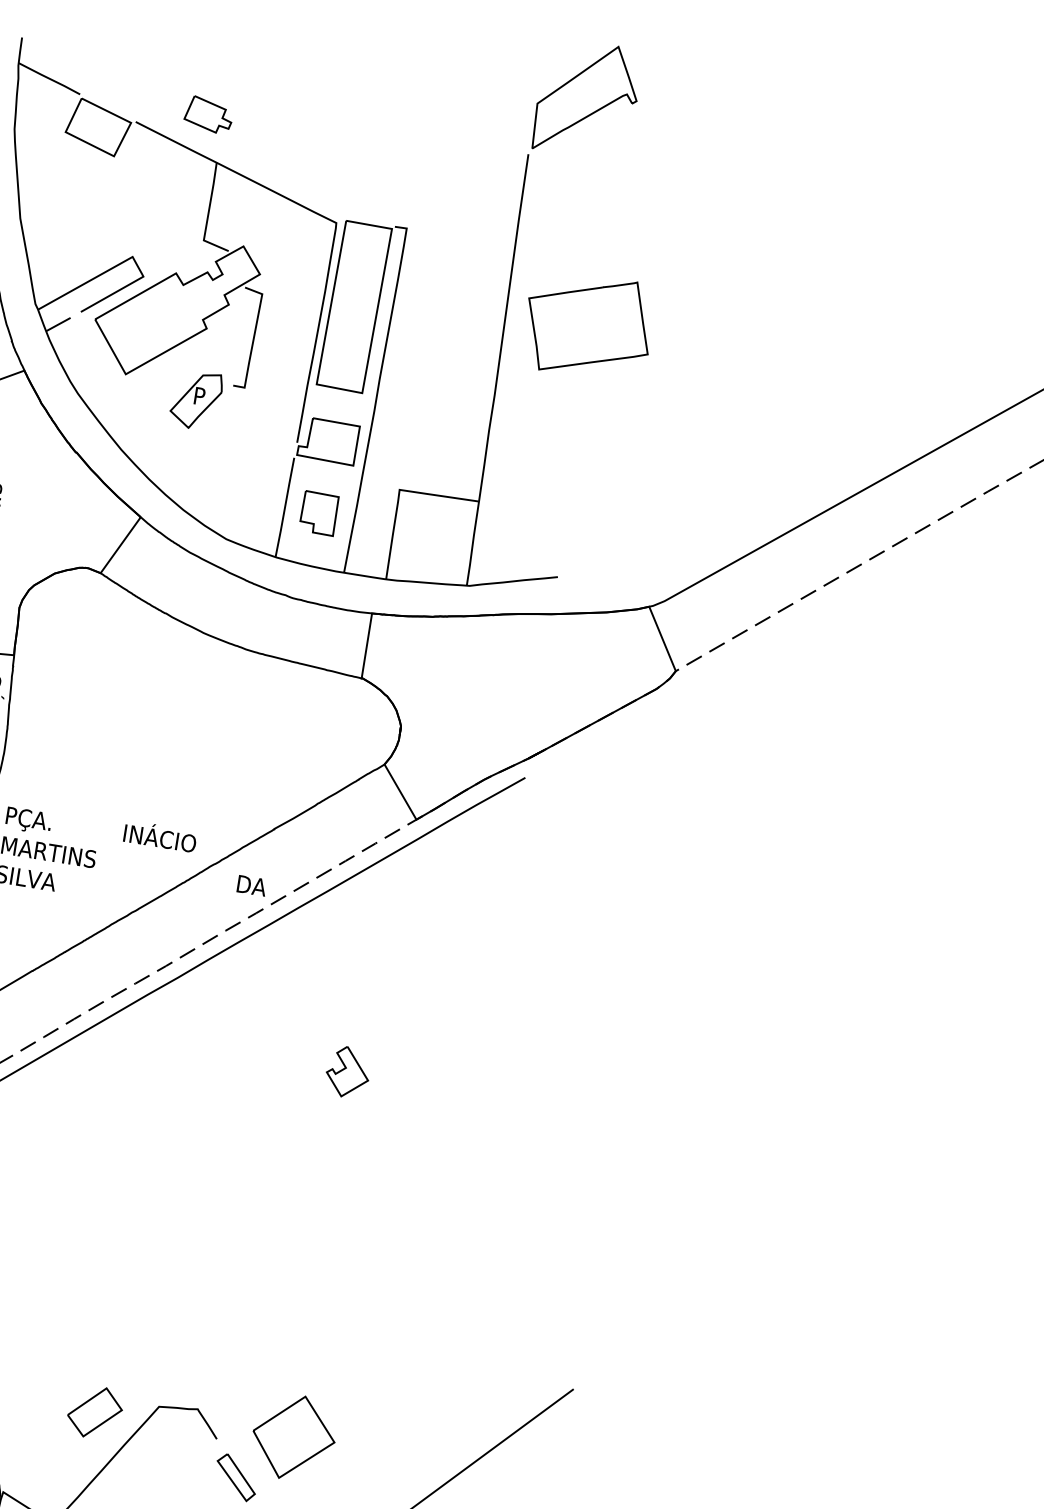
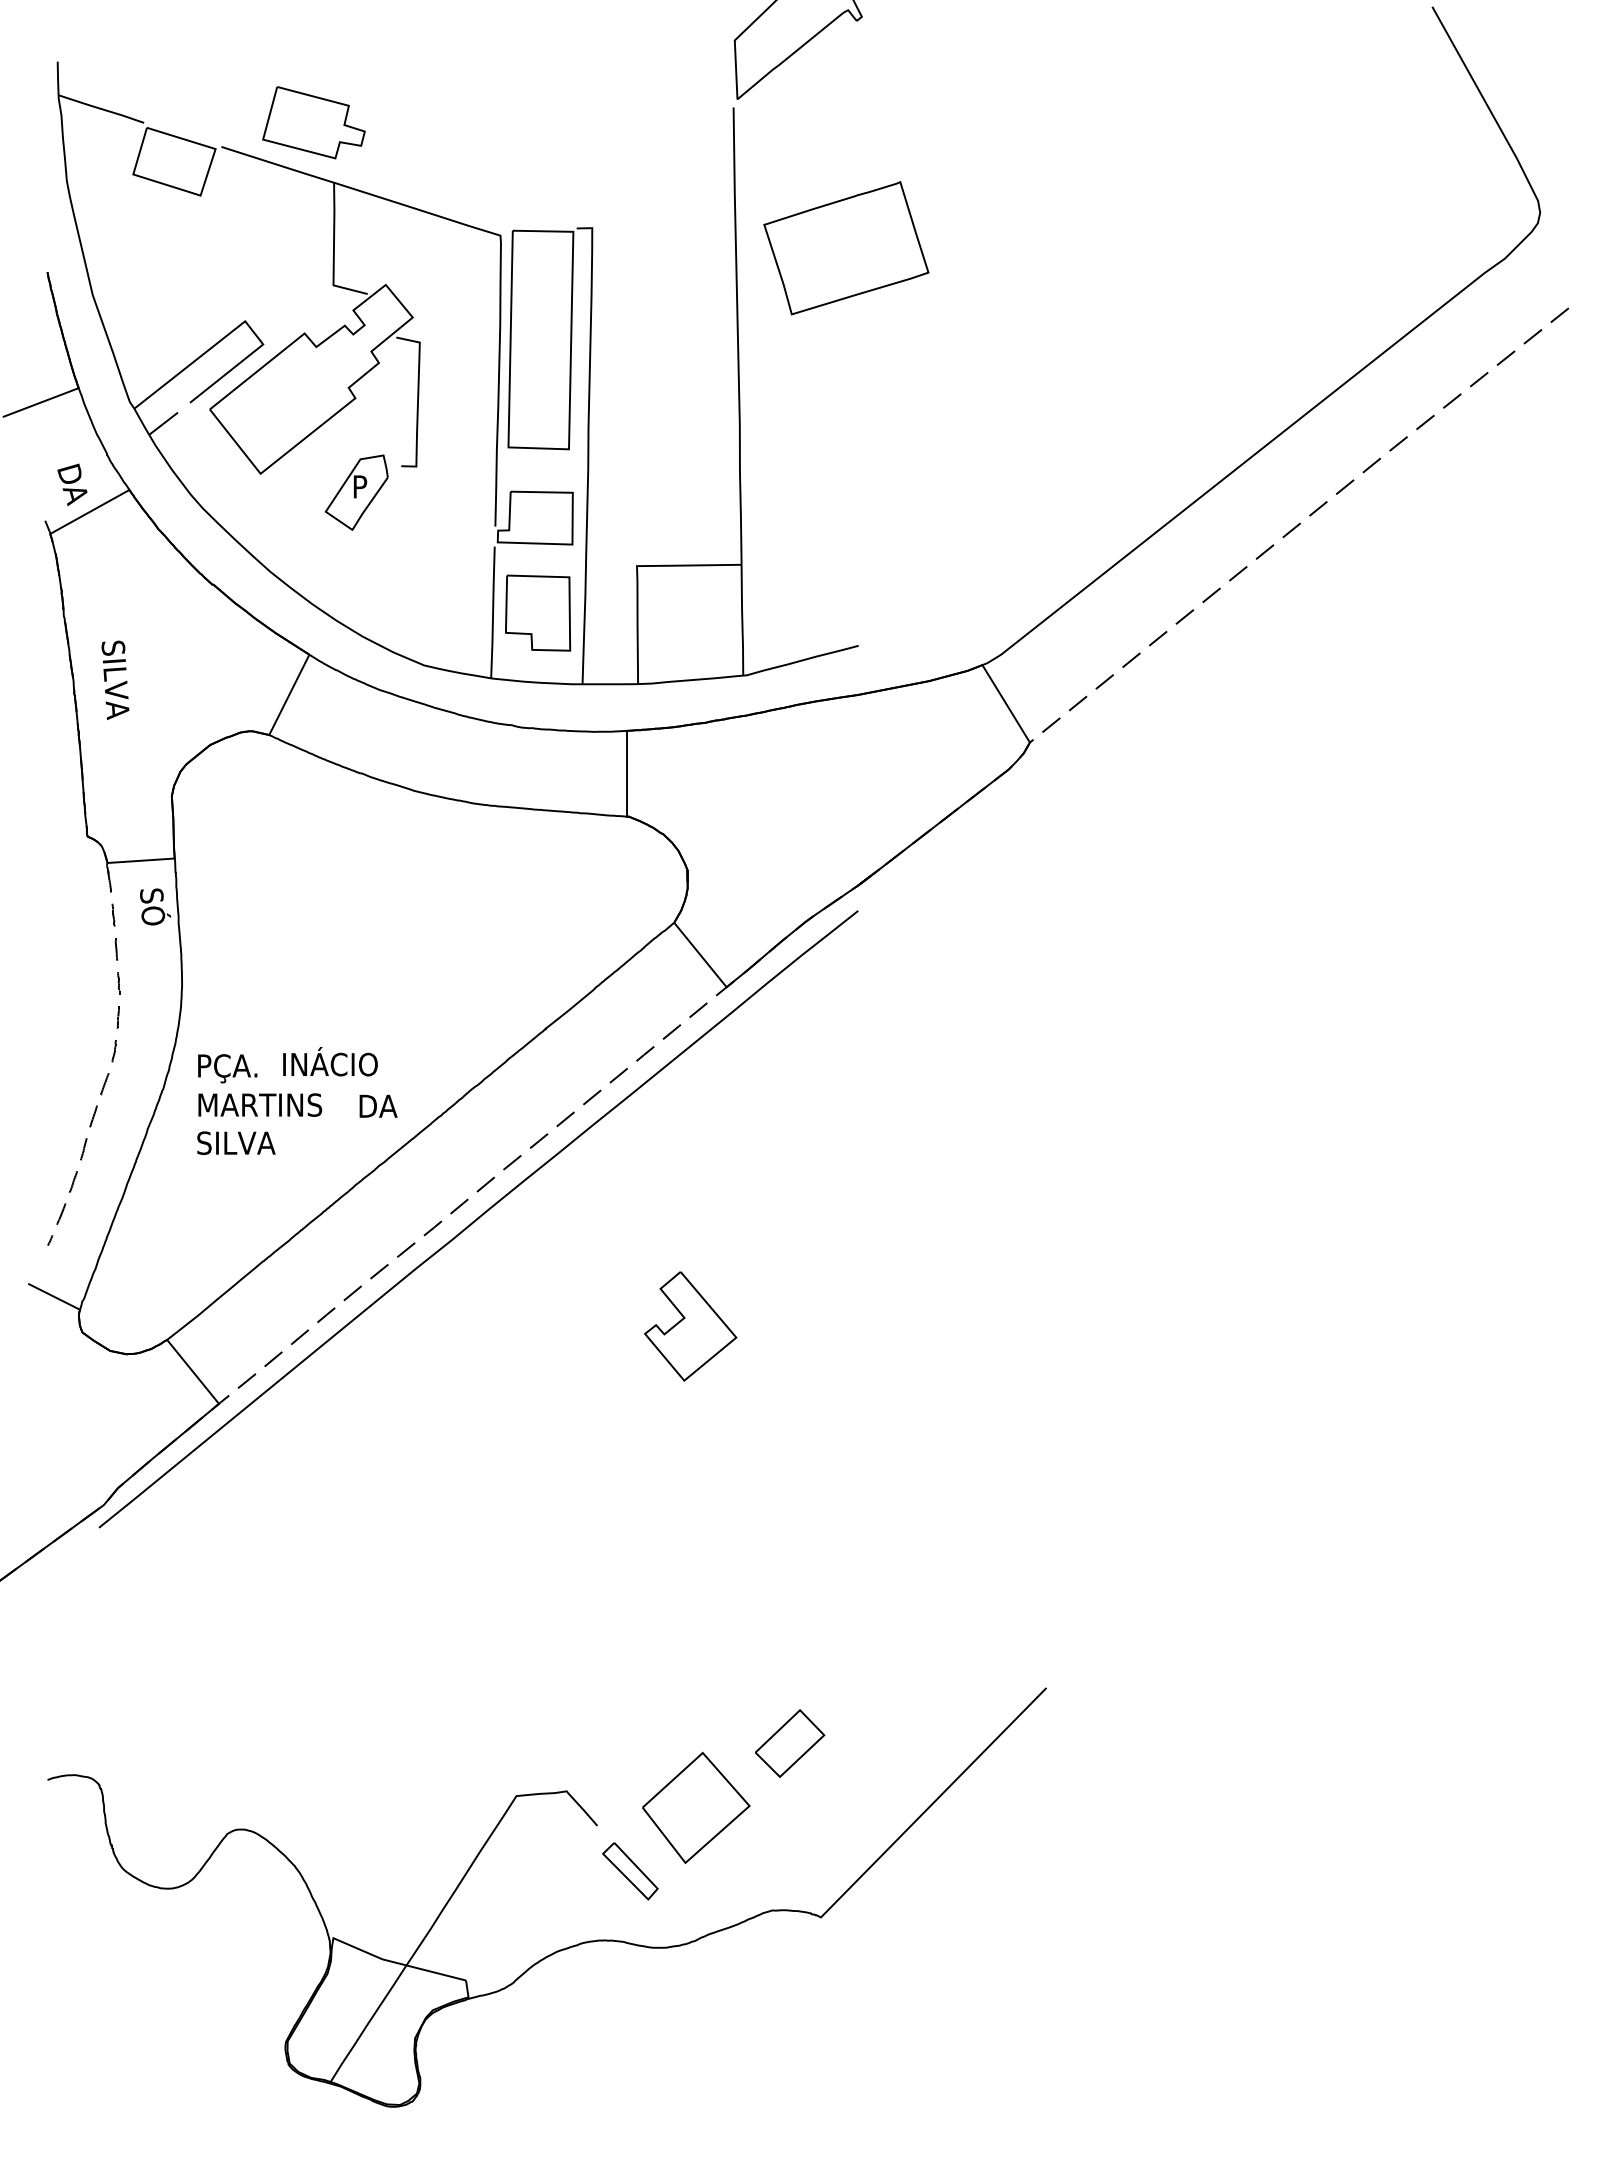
part: (208, 114) -> (313, 122), size x1.67
part: (588, 326) -> (846, 248), moved
part: (319, 513) -> (538, 612), size x1.43
text: (160, 836) -> (330, 1061), moved
text: (252, 885) -> (378, 1105), moved
part: (347, 1072) -> (690, 1326), size x1.67
part: (95, 1412) -> (790, 1743), moved

